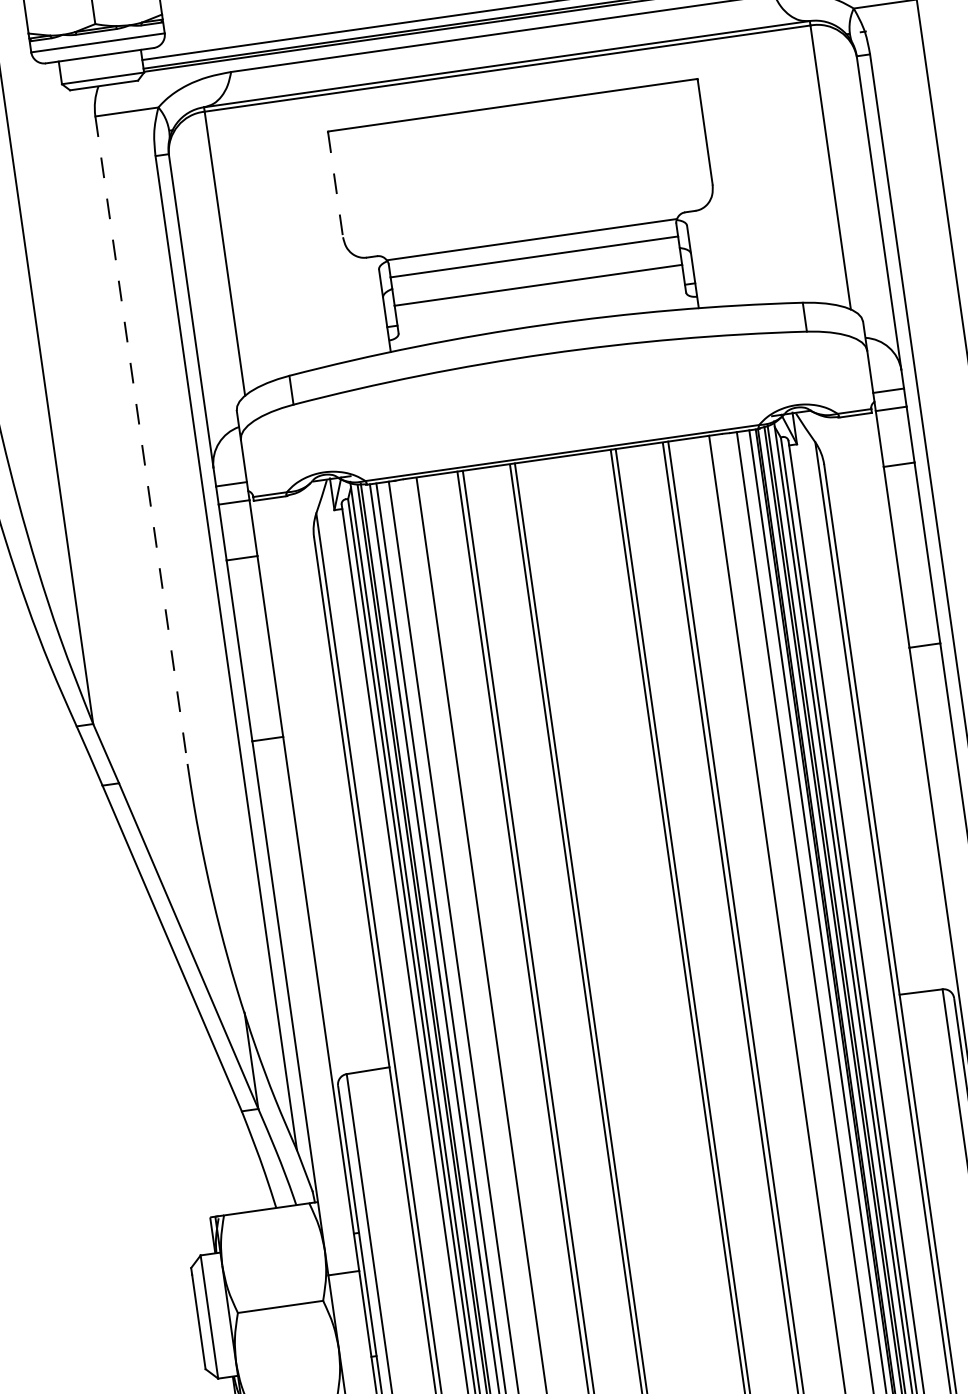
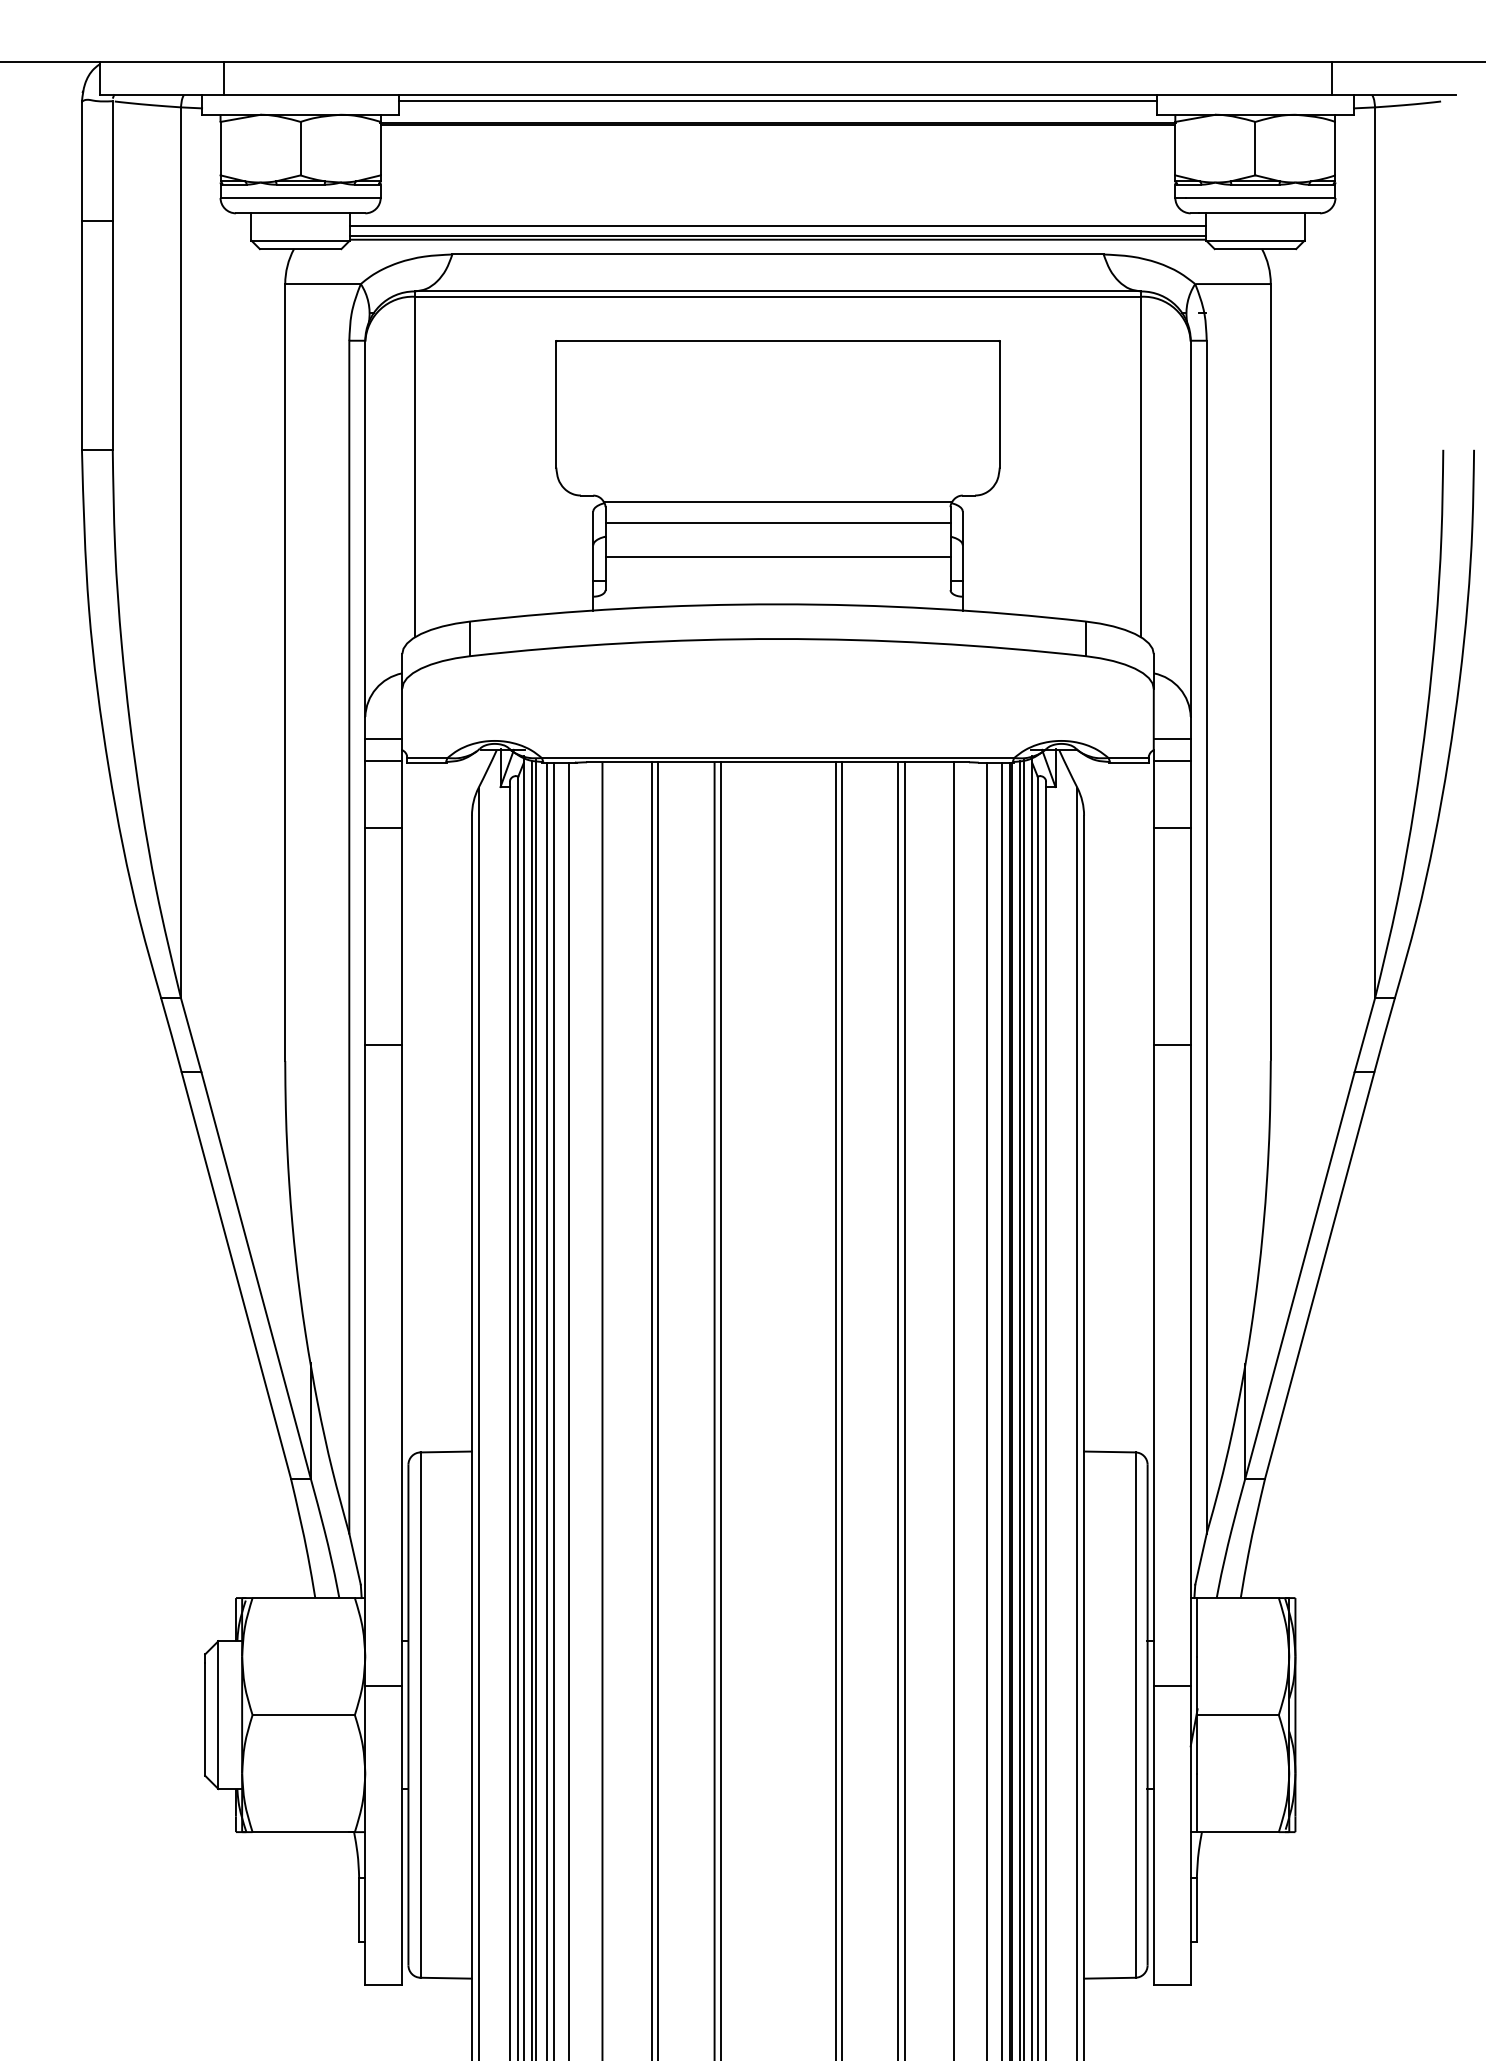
line: (335, 184) -> (556, 404), dashed -> solid
line: (141, 440) -> (285, 673), dashed -> solid

